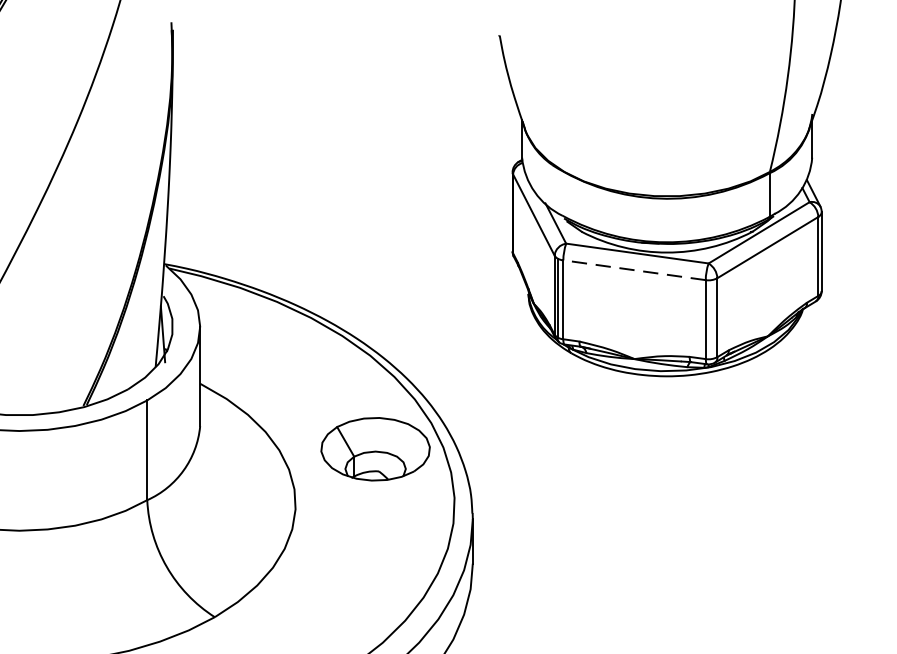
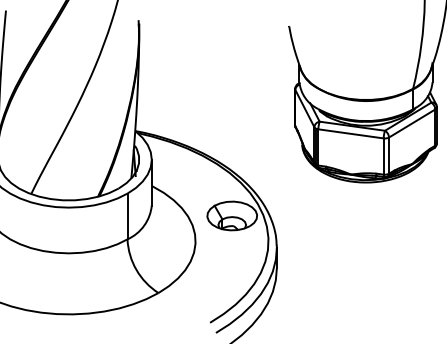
line: (635, 269) -> (351, 133), dashed -> solid

